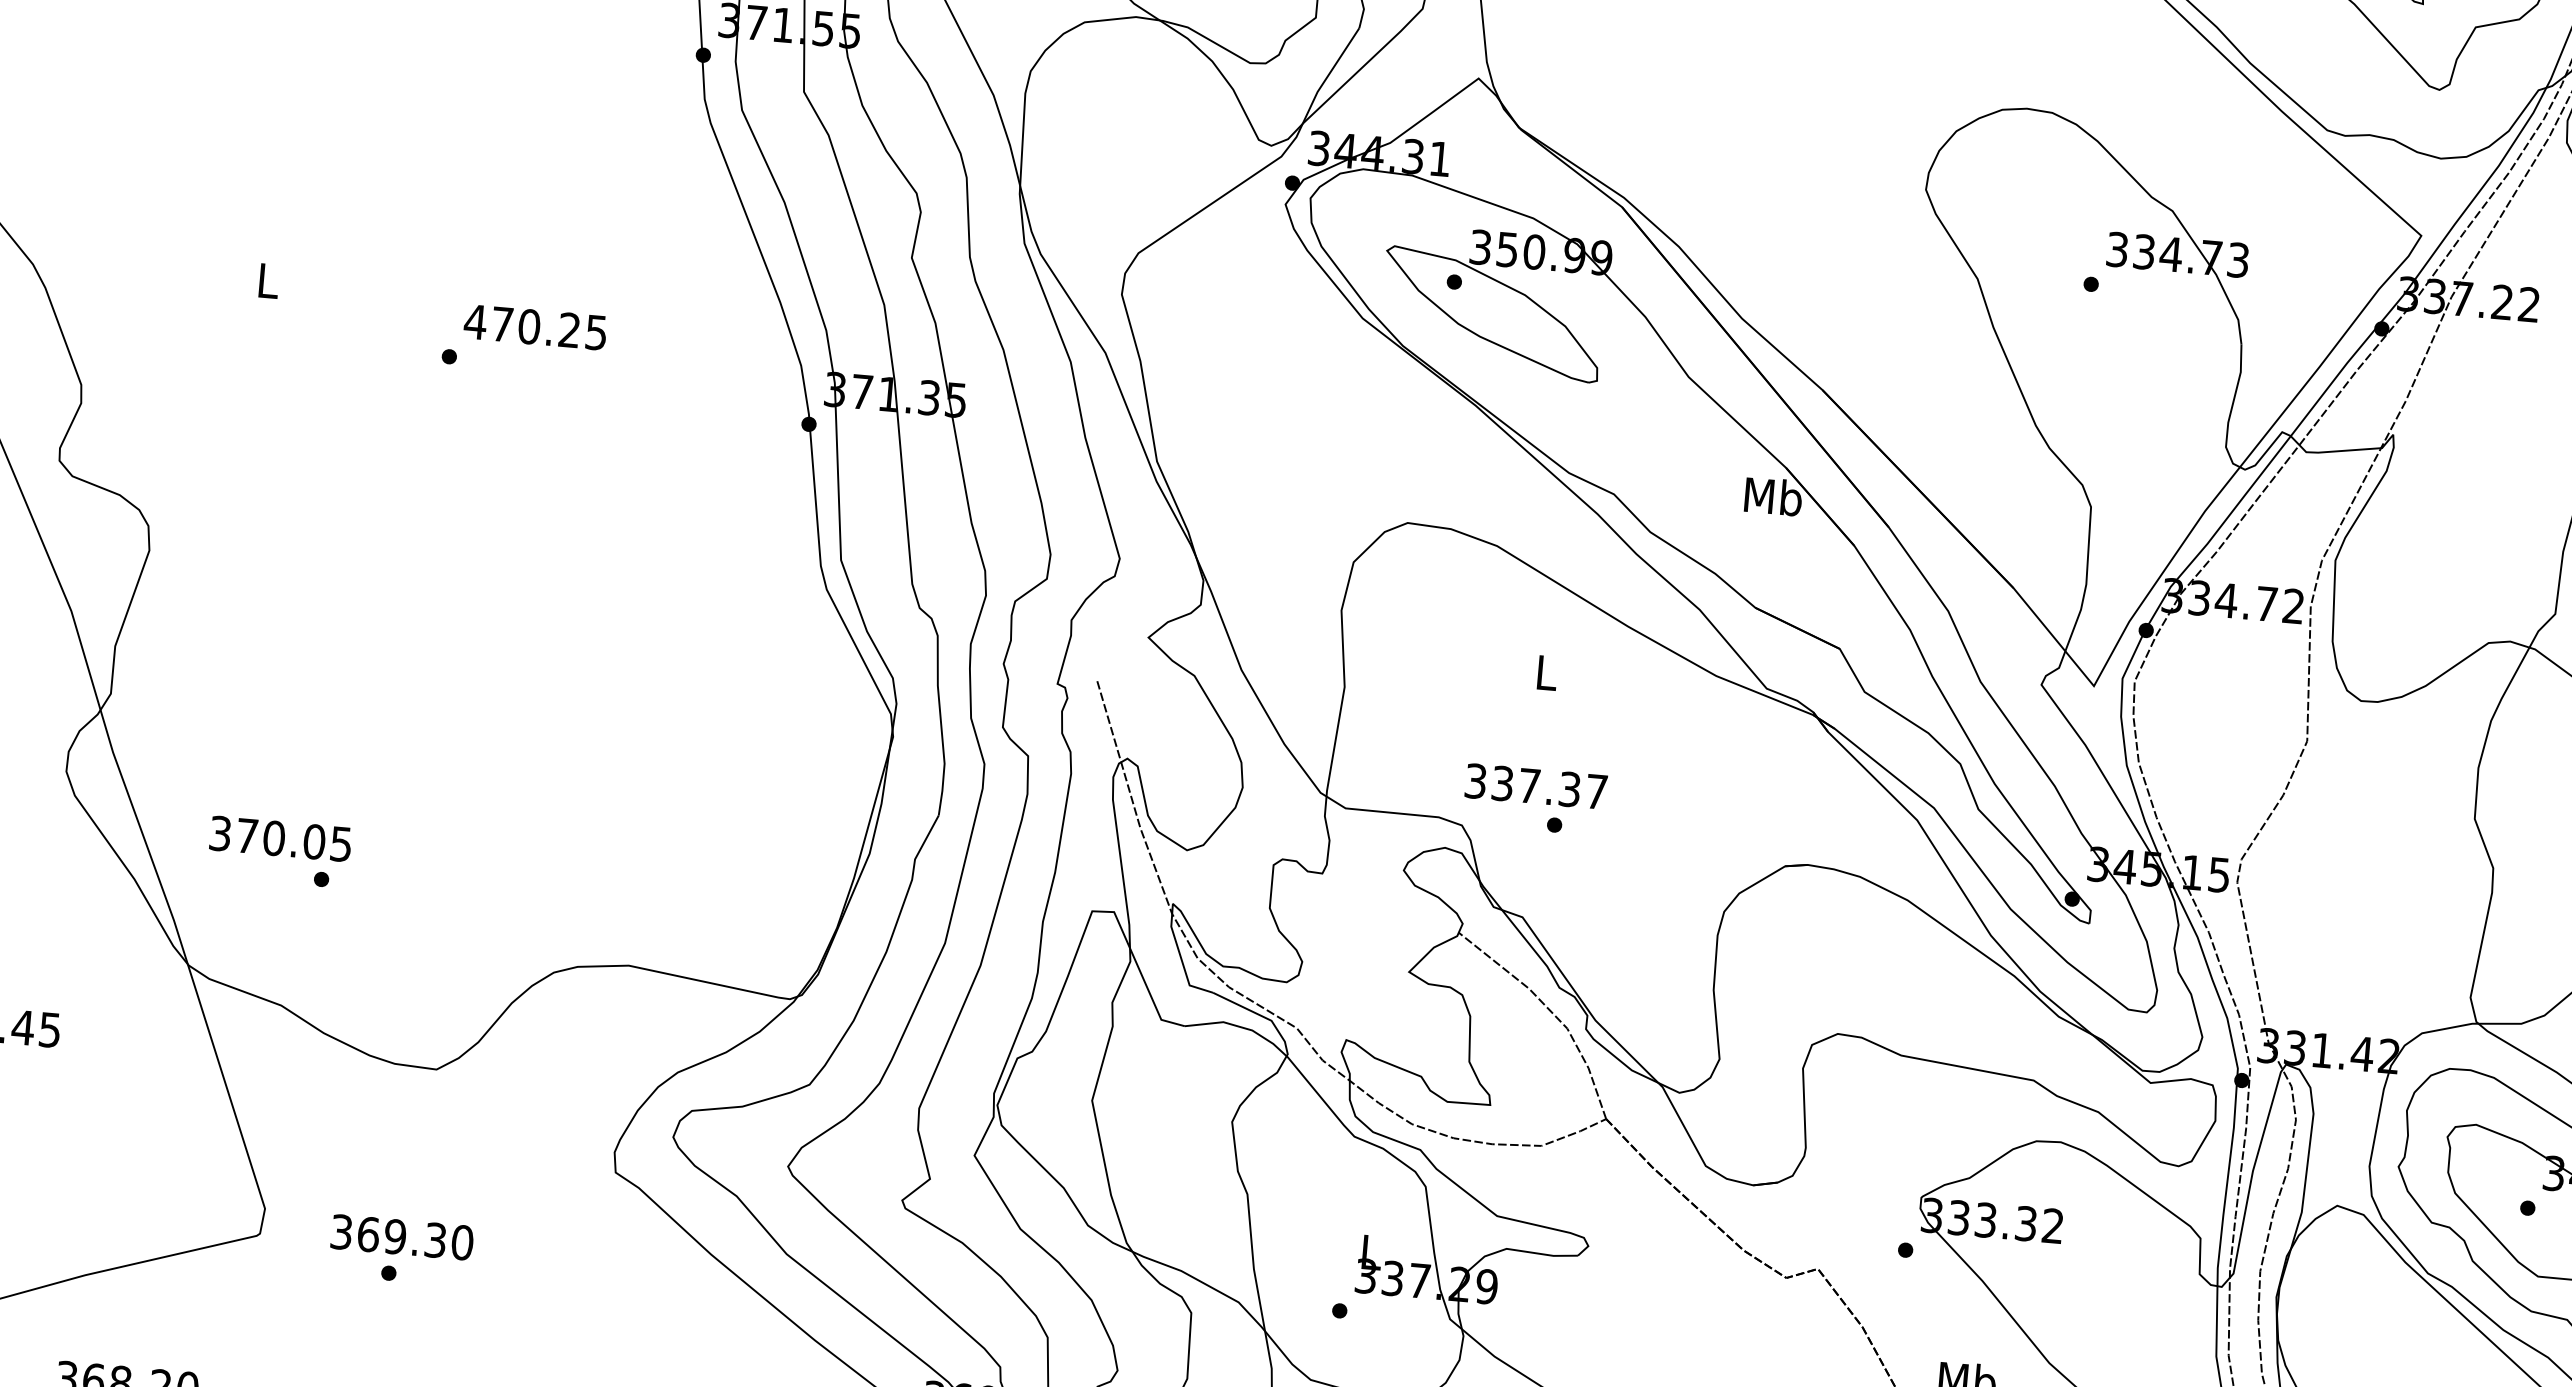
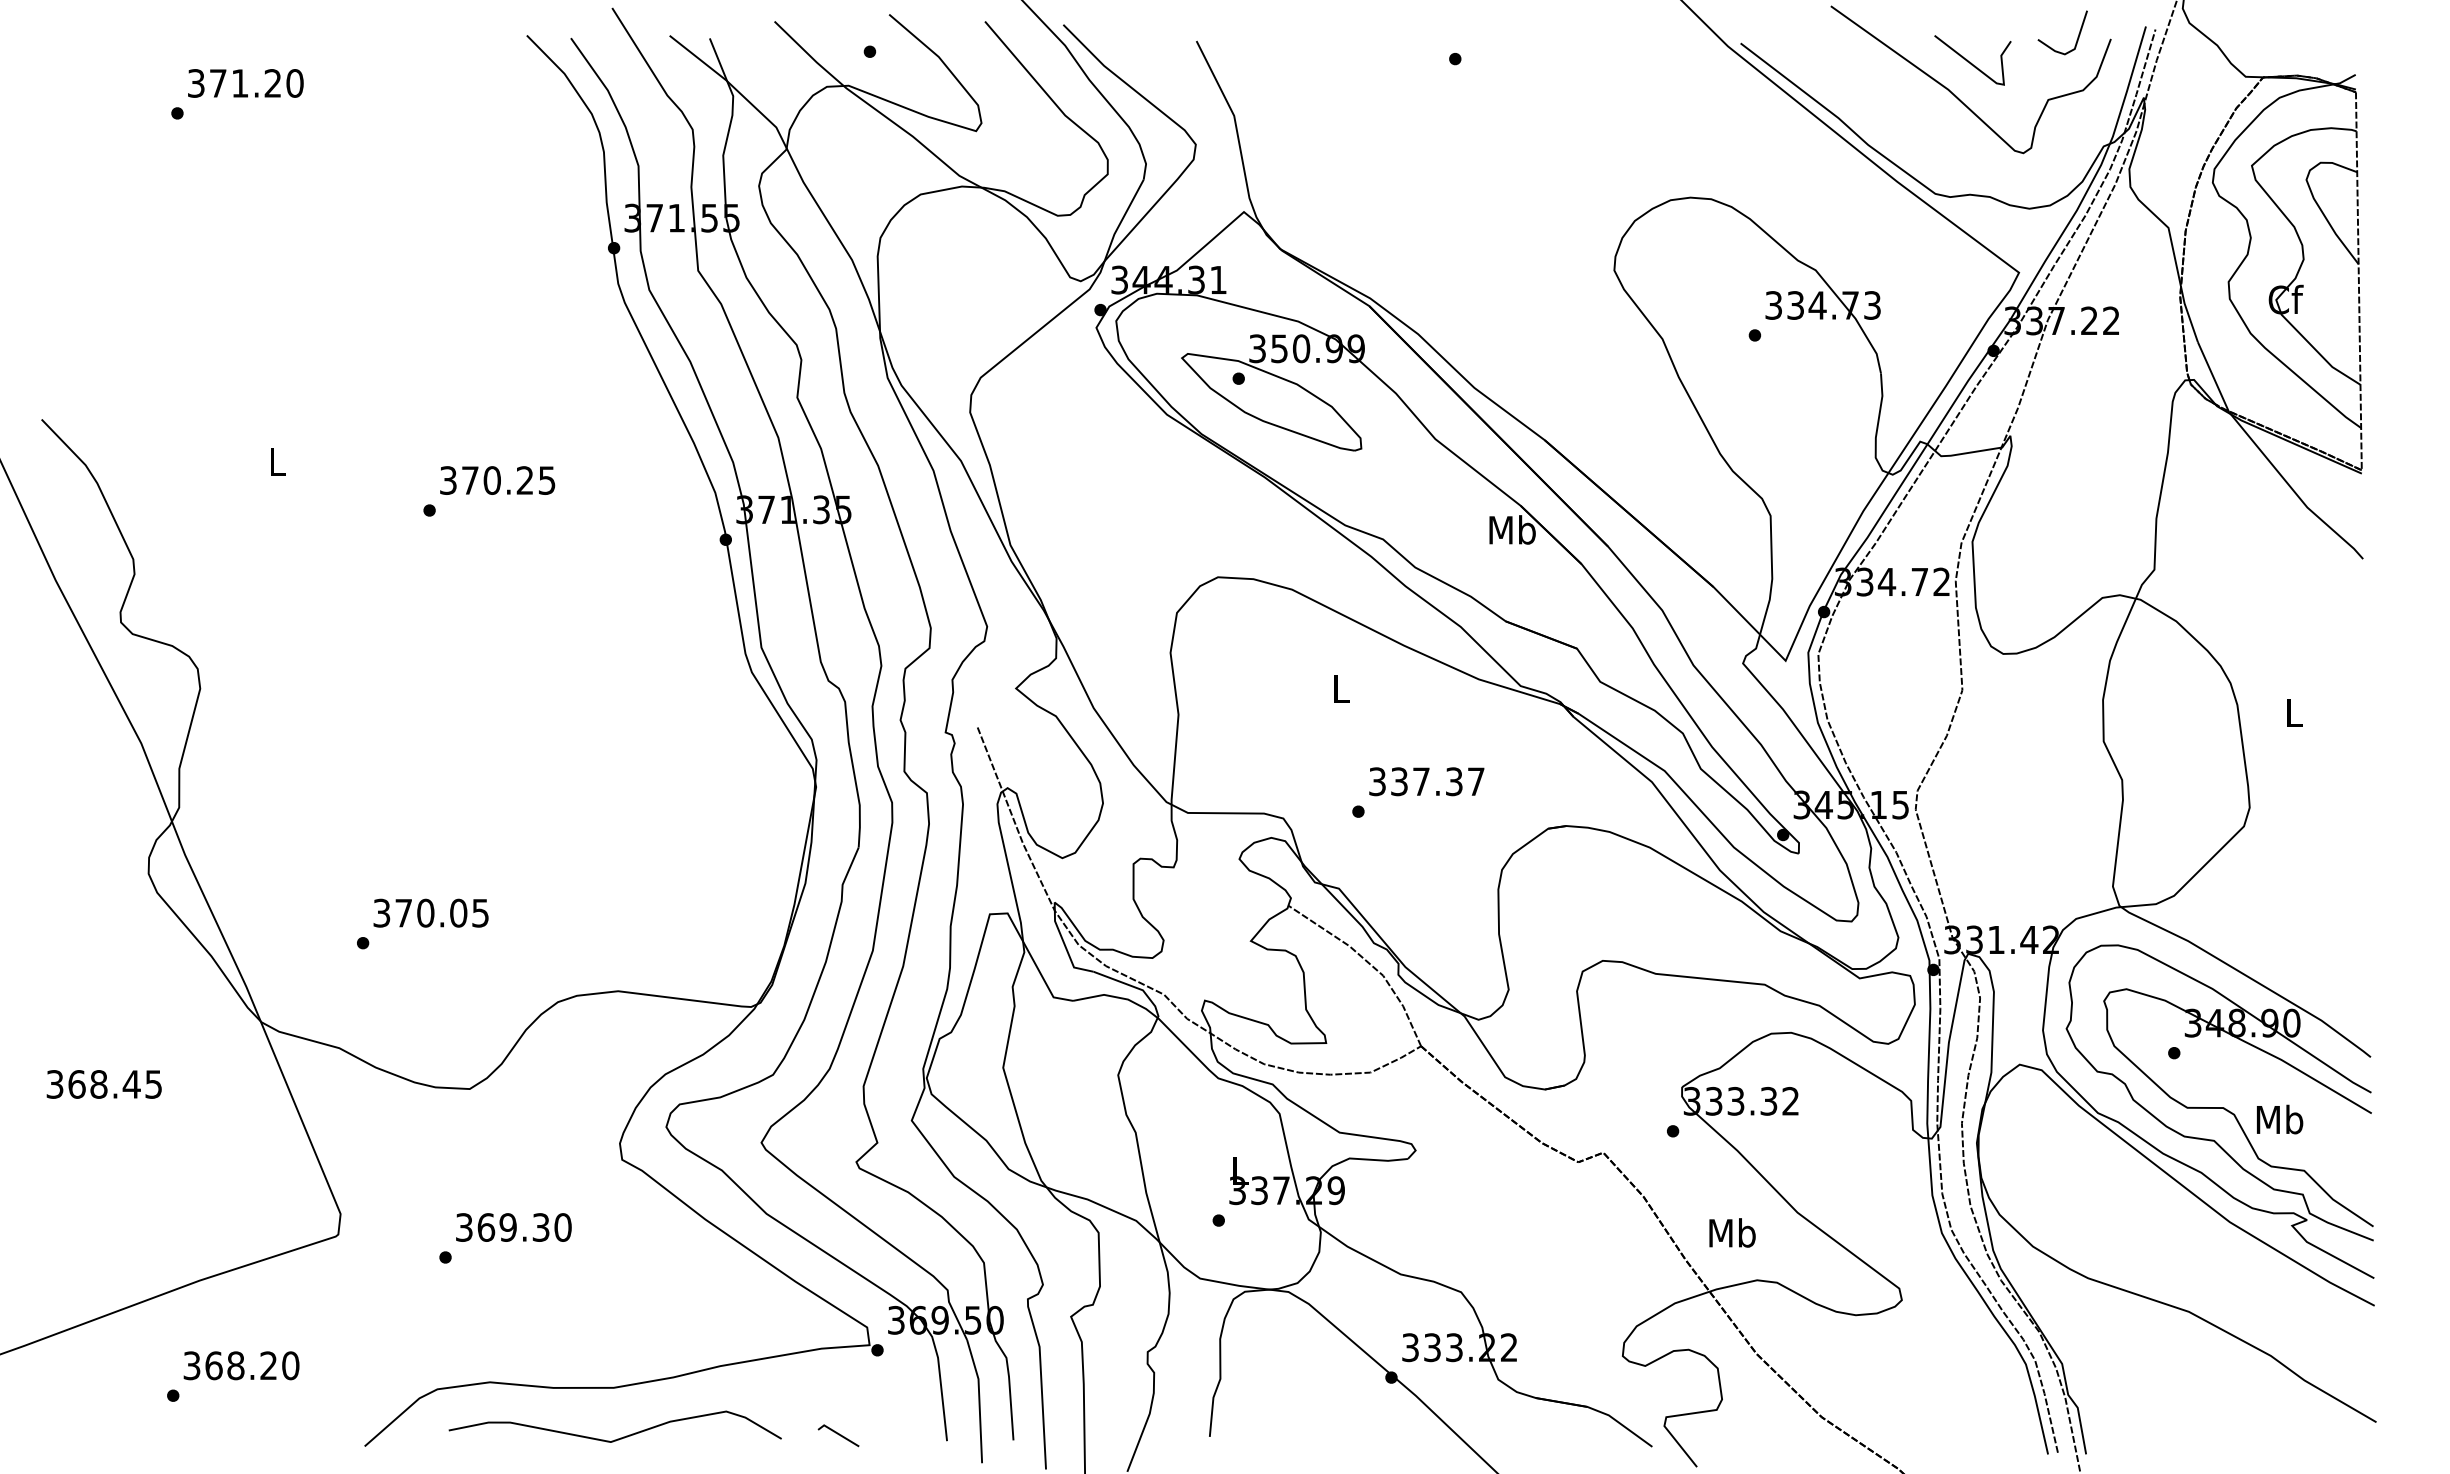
text: (475, 322) -> (448, 480), 470.25 -> 370.25
text: (1535, 786) -> (1426, 781), moved
text: (280, 838) -> (430, 912), moved
text: (401, 1237) -> (513, 1227), moved

